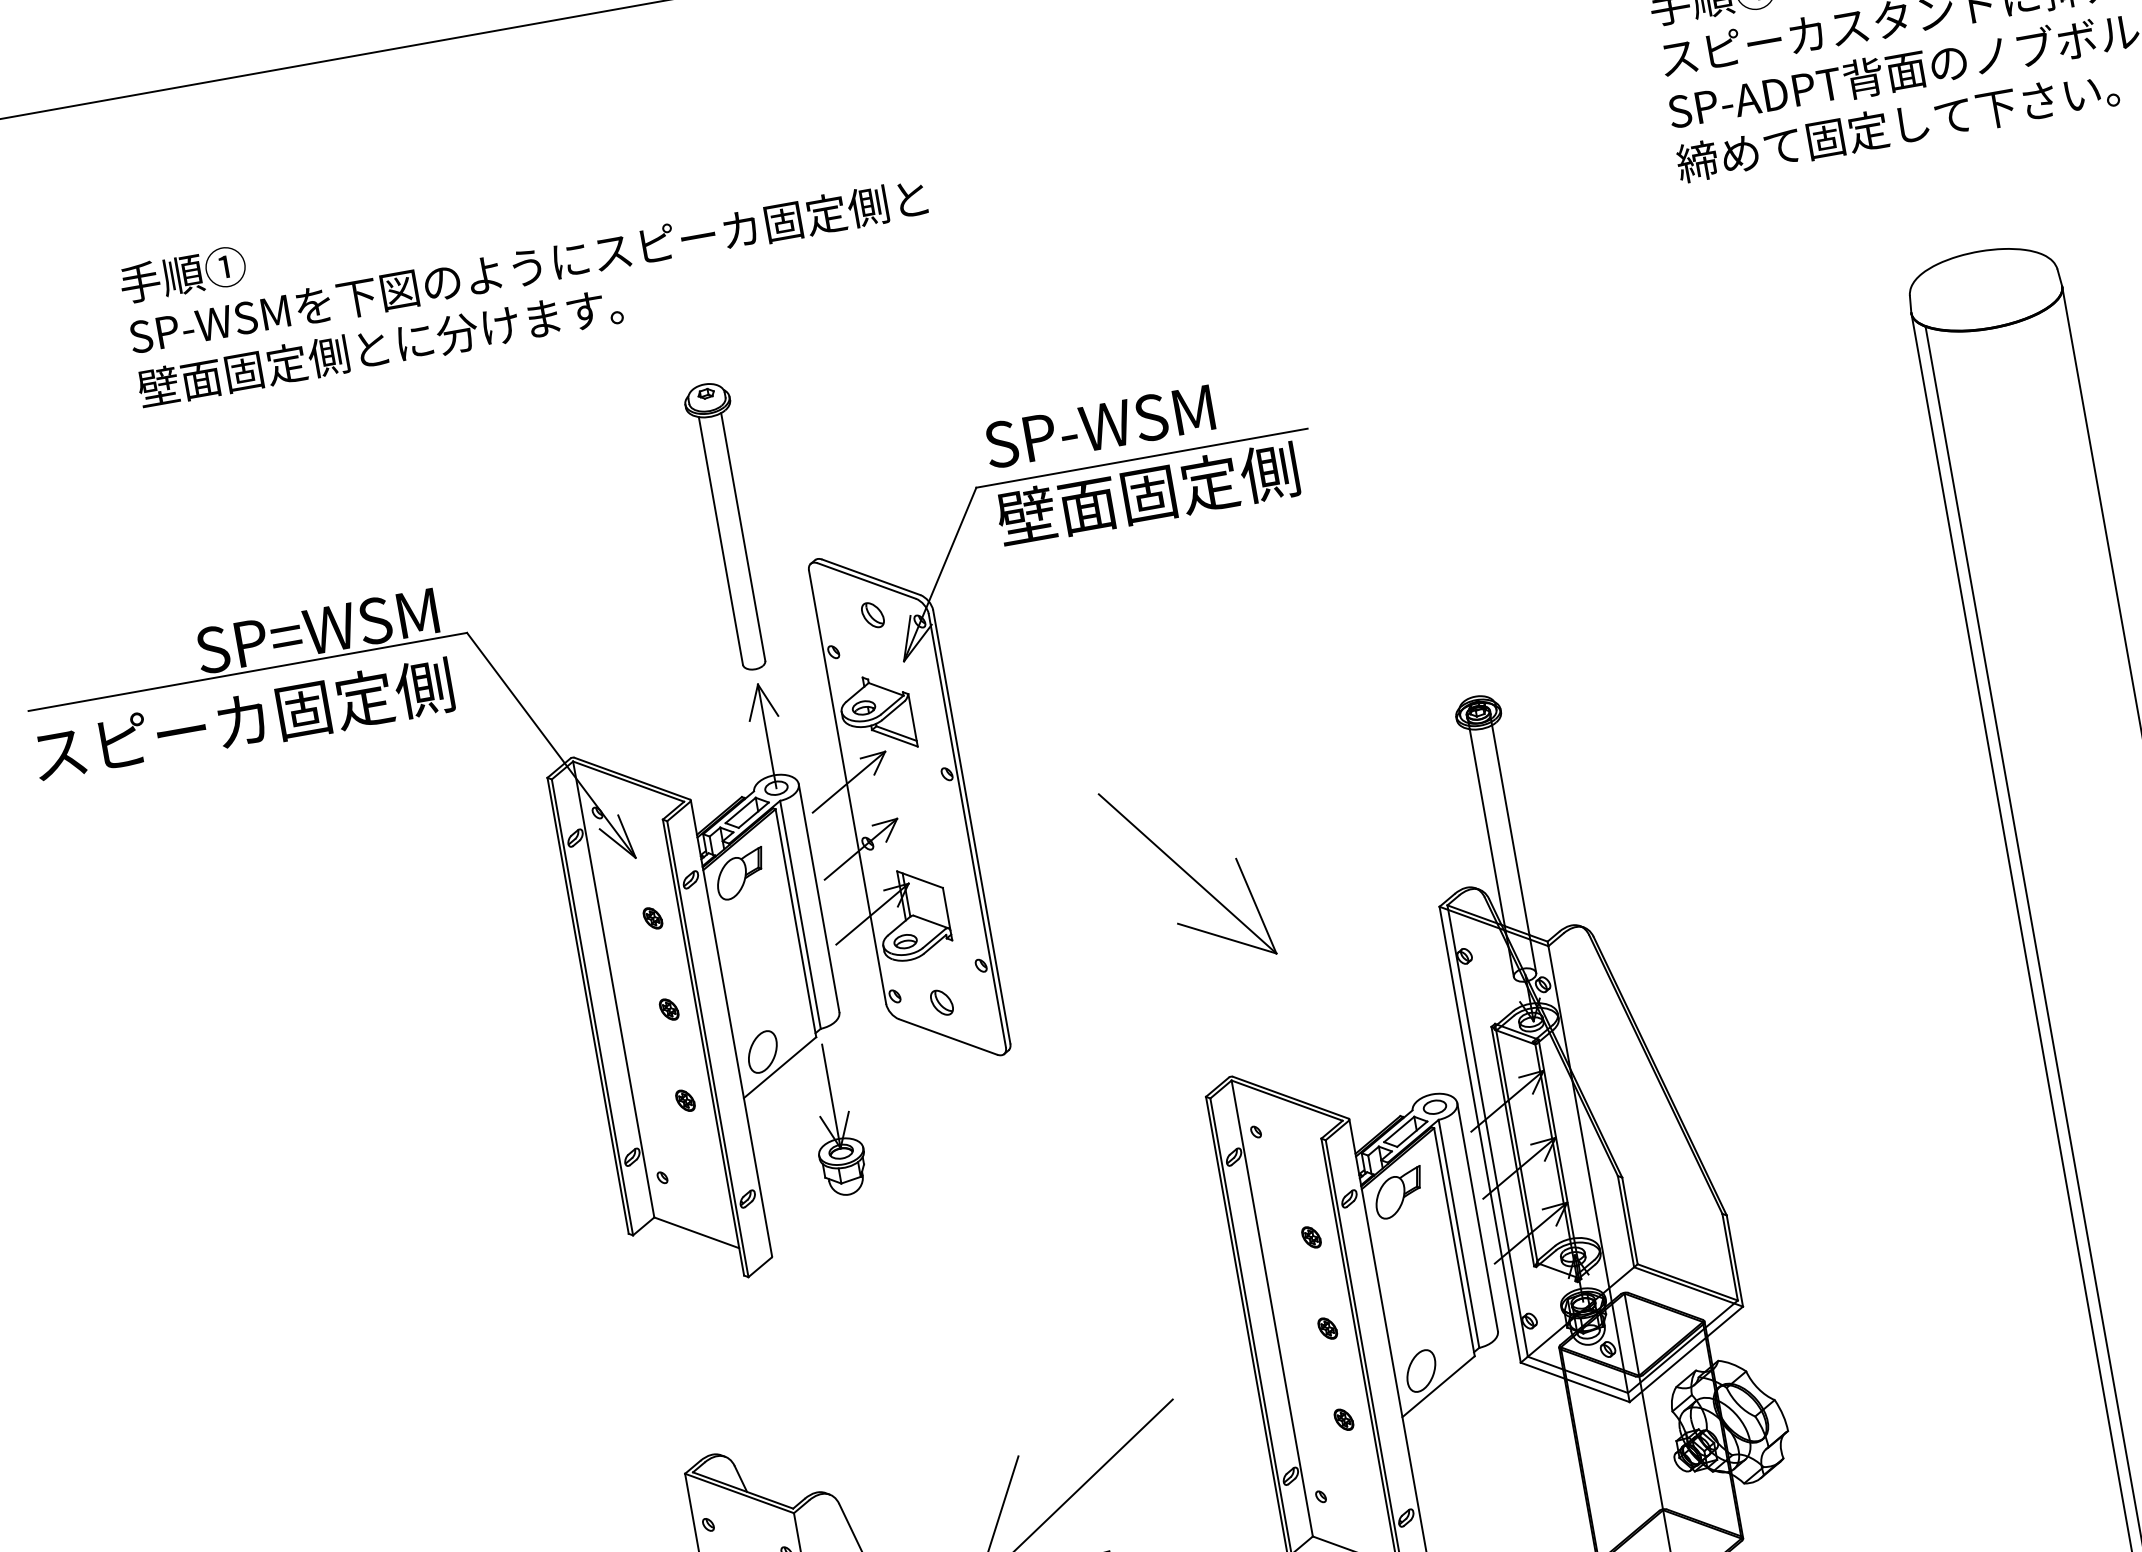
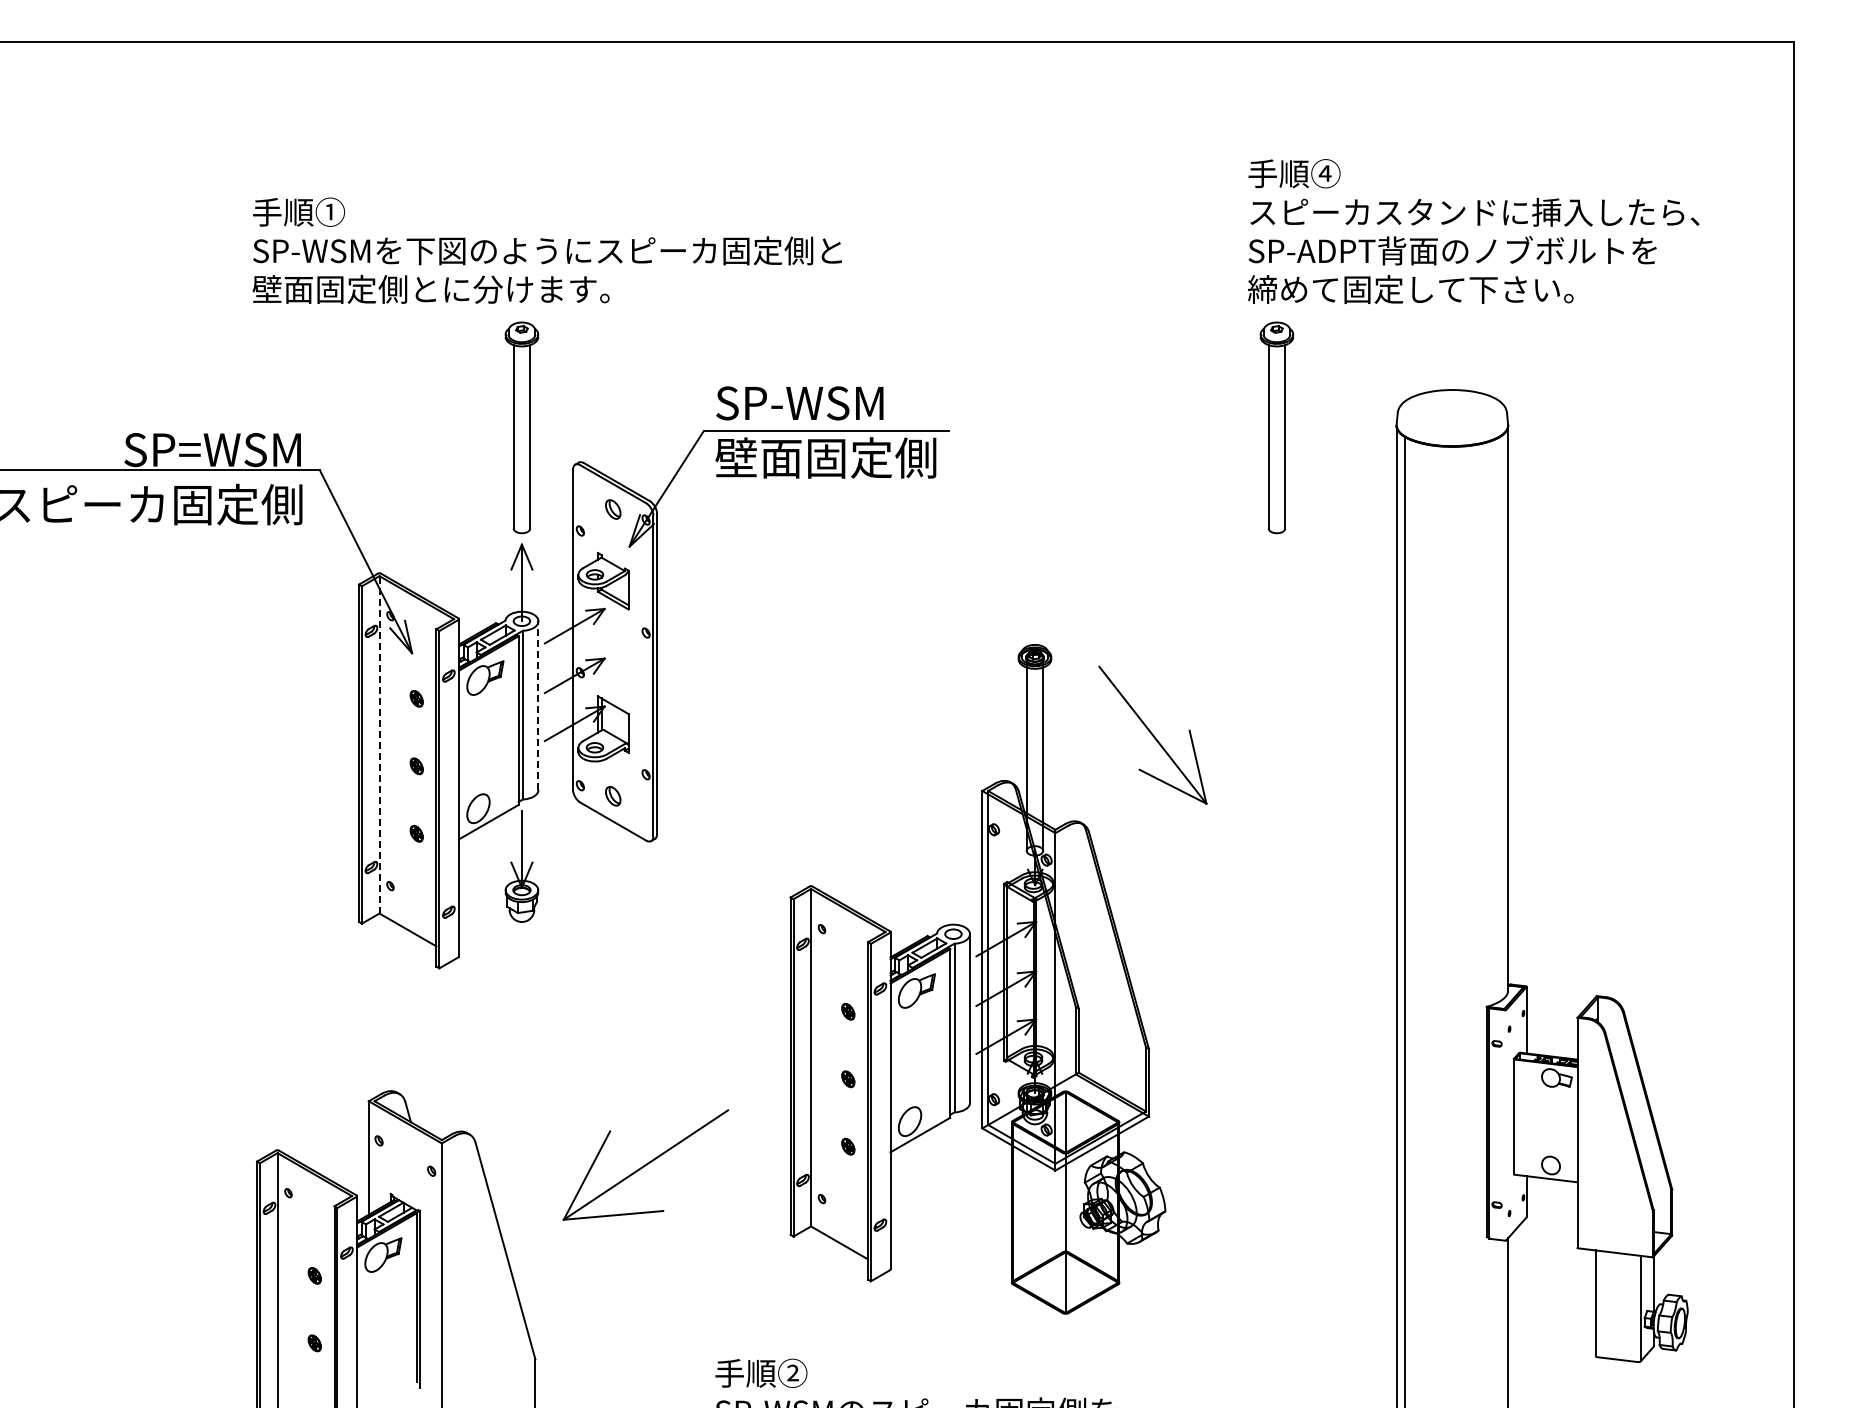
text: (526, 266) -> (546, 250), moved
part: (1749, 344) -> (1276, 427), added
part: (1186, 872) -> (1152, 734), moved
line: (819, 898) -> (538, 705), solid -> dashed
line: (613, 989) -> (379, 744), solid -> dashed

